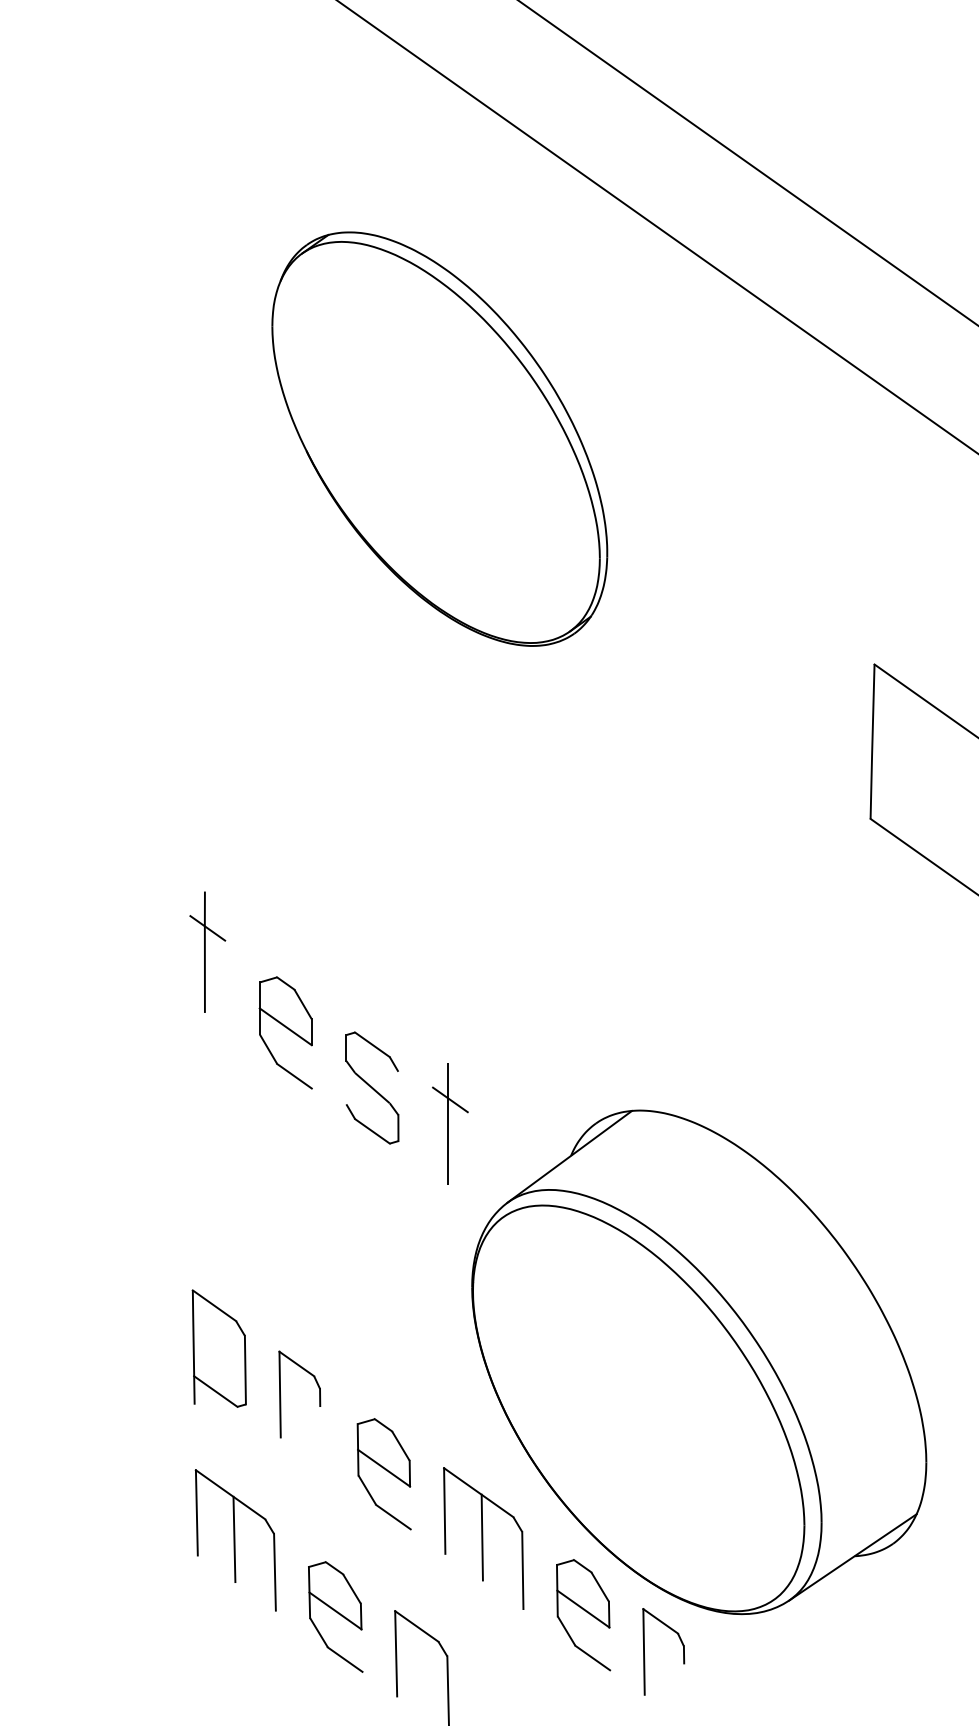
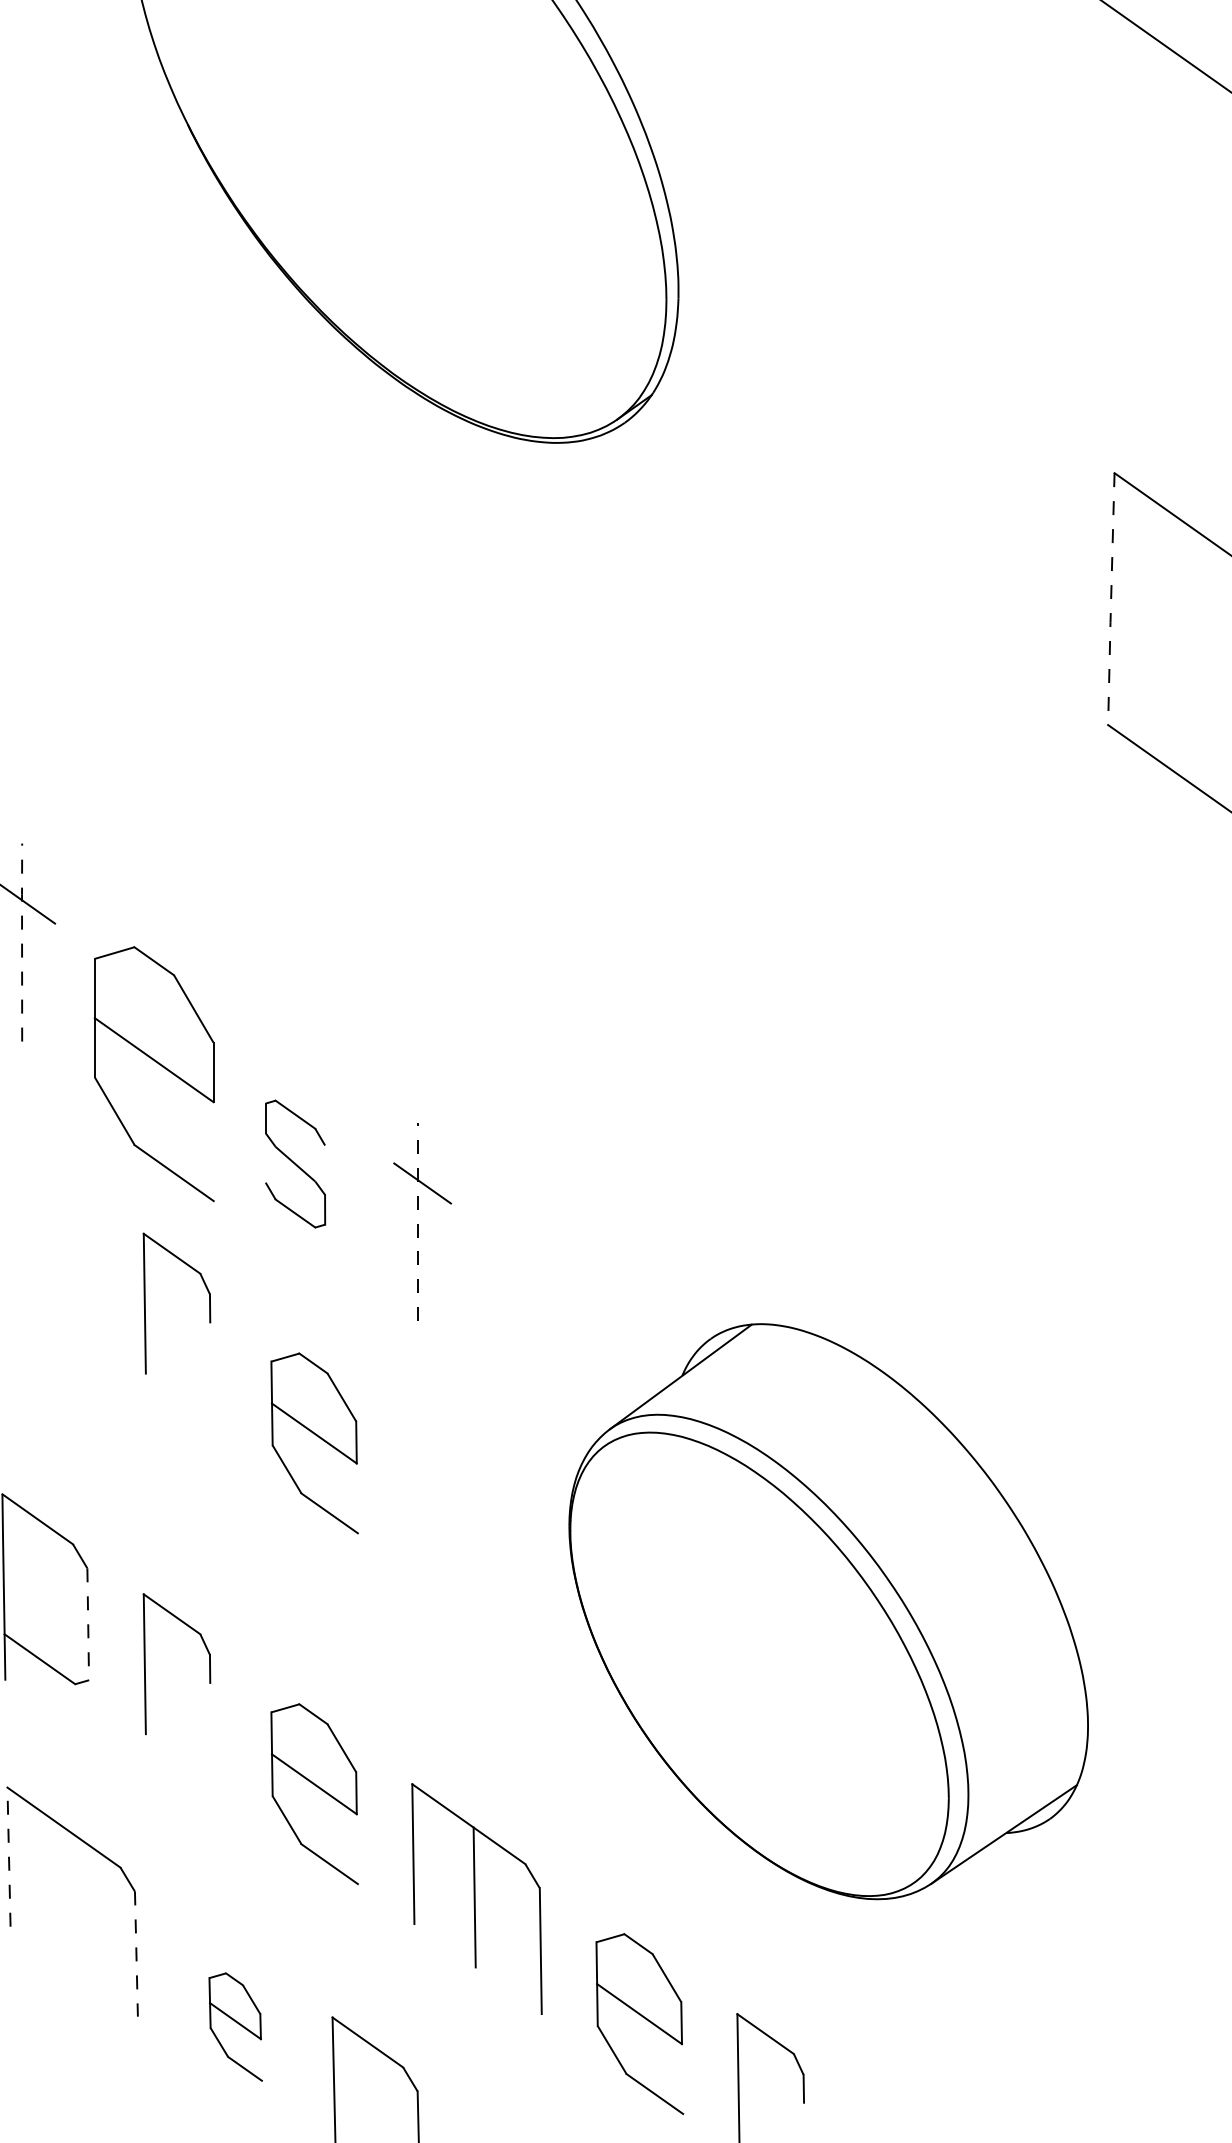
line: (872, 742) -> (1111, 600), solid -> dashed
line: (204, 950) -> (21, 939), solid -> dashed
part: (285, 1032) -> (153, 1073), size x1.4
part: (372, 1087) -> (295, 1163), size x0.7
line: (447, 1122) -> (417, 1220), solid -> dashed
part: (281, 1175) -> (147, 1306), added
part: (383, 1259) -> (313, 1443), added
part: (699, 1362) -> (828, 1611), size x0.7
line: (245, 1370) -> (88, 1624), solid -> dashed
line: (196, 1512) -> (8, 1856), solid -> dashed
line: (234, 1539) -> (70, 1900), removed
line: (274, 1572) -> (135, 1954), solid -> dashed
part: (335, 1616) -> (235, 2026), size x0.6

